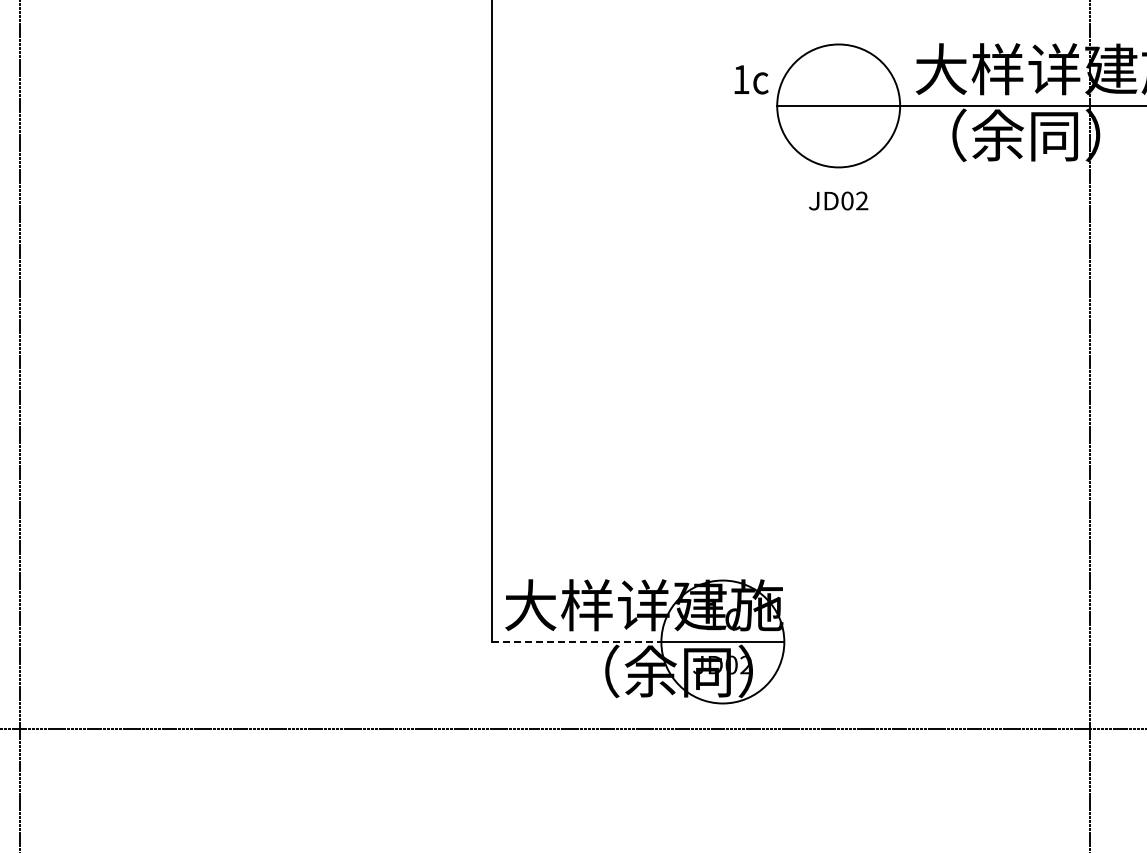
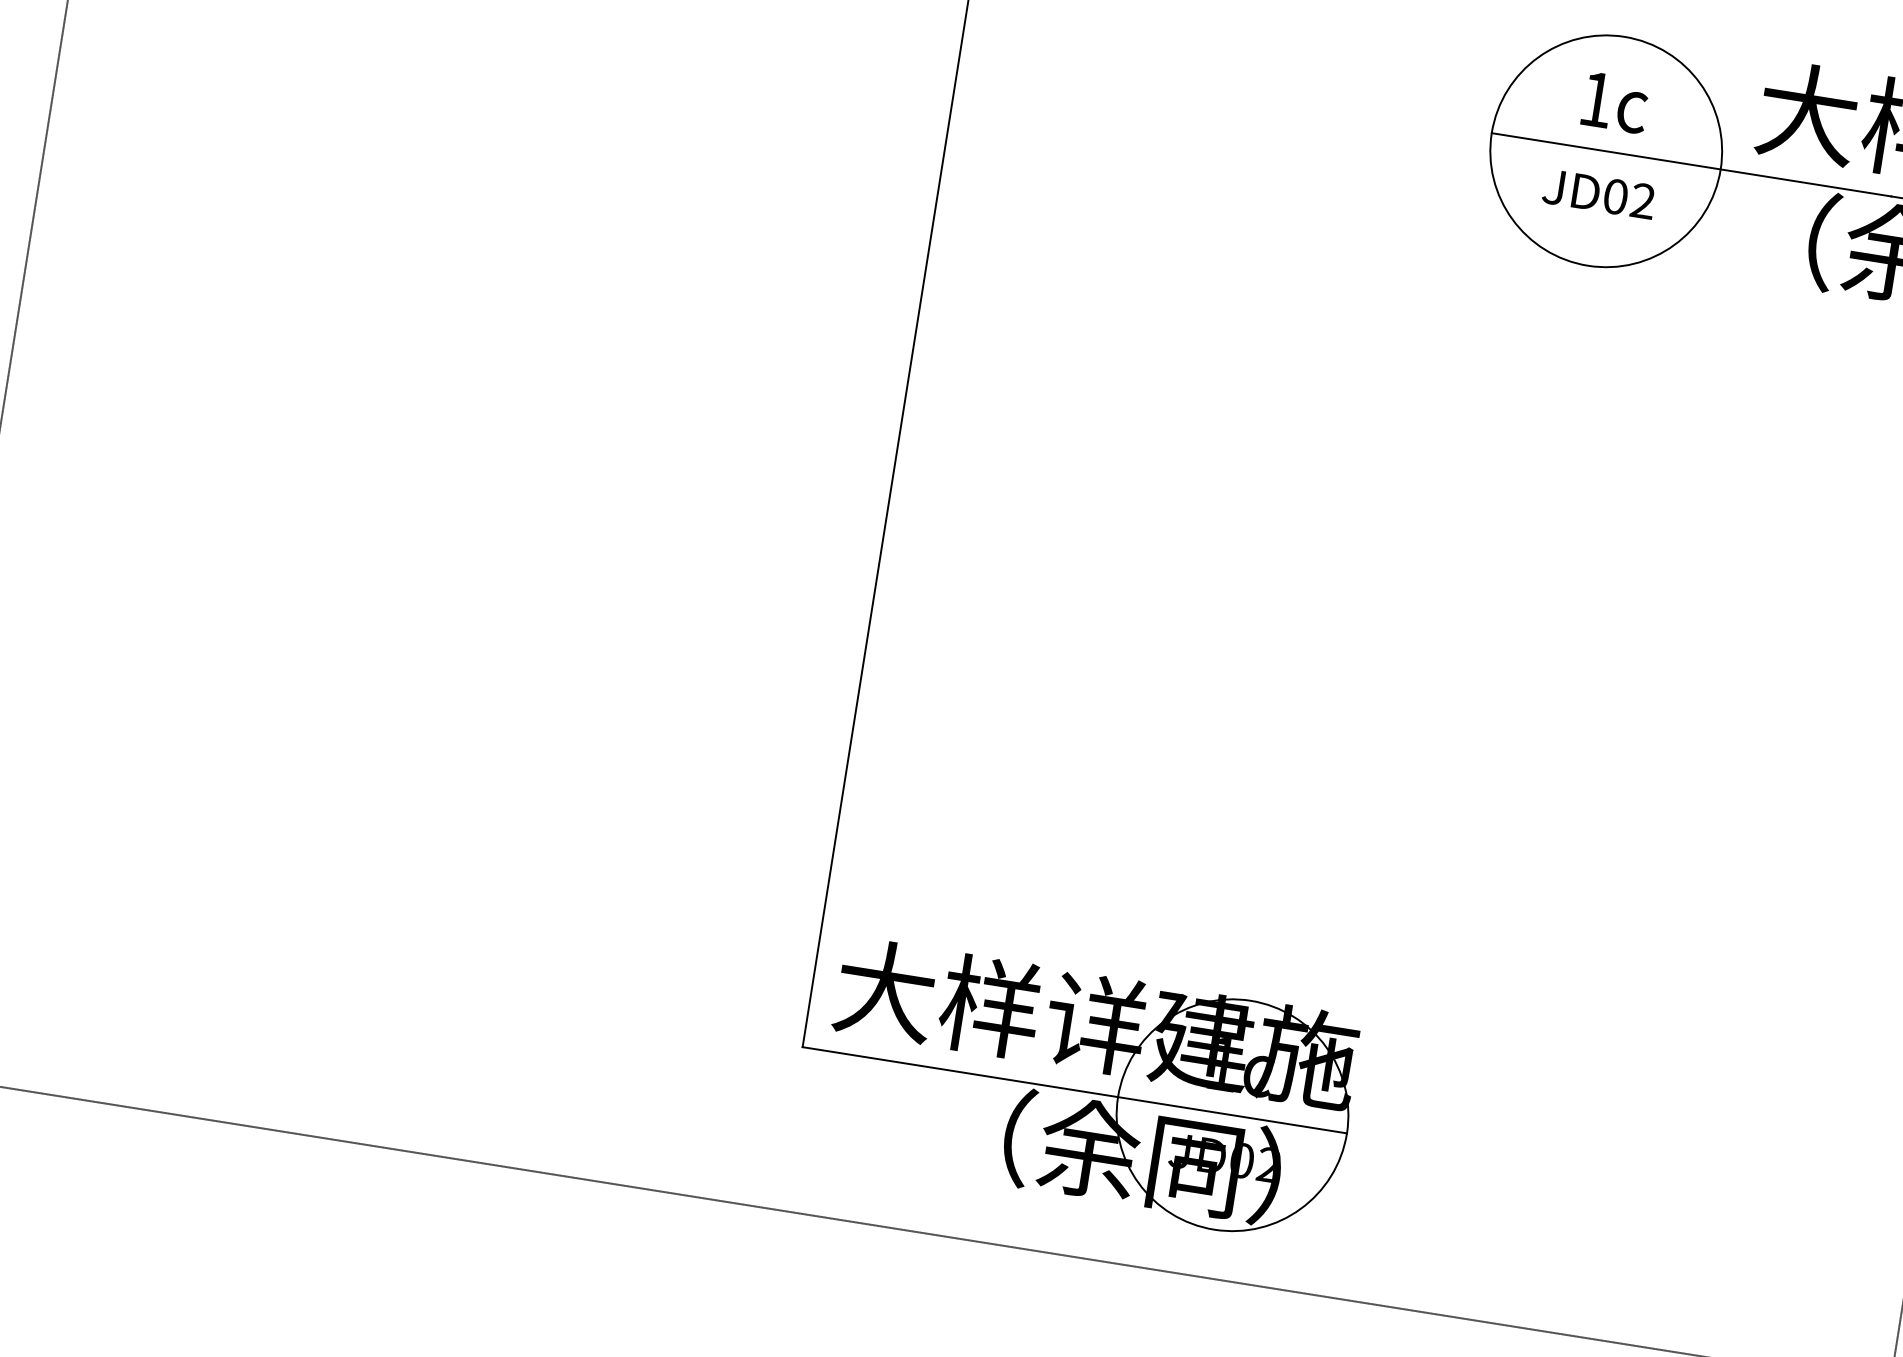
text: (751, 79) -> (1615, 102), moved
text: (838, 200) -> (1599, 193), moved
line: (576, 642) -> (959, 1072), dashed -> solid

